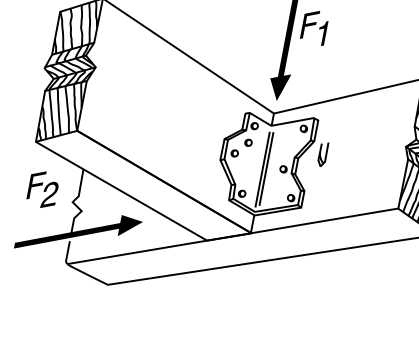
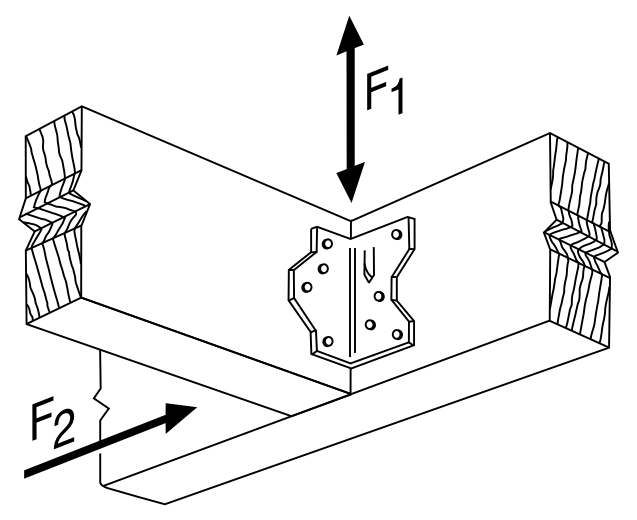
part: (322, 154) -> (368, 265), moved
part: (273, 187) -> (369, 324), added
part: (43, 189) -> (53, 422), moved

